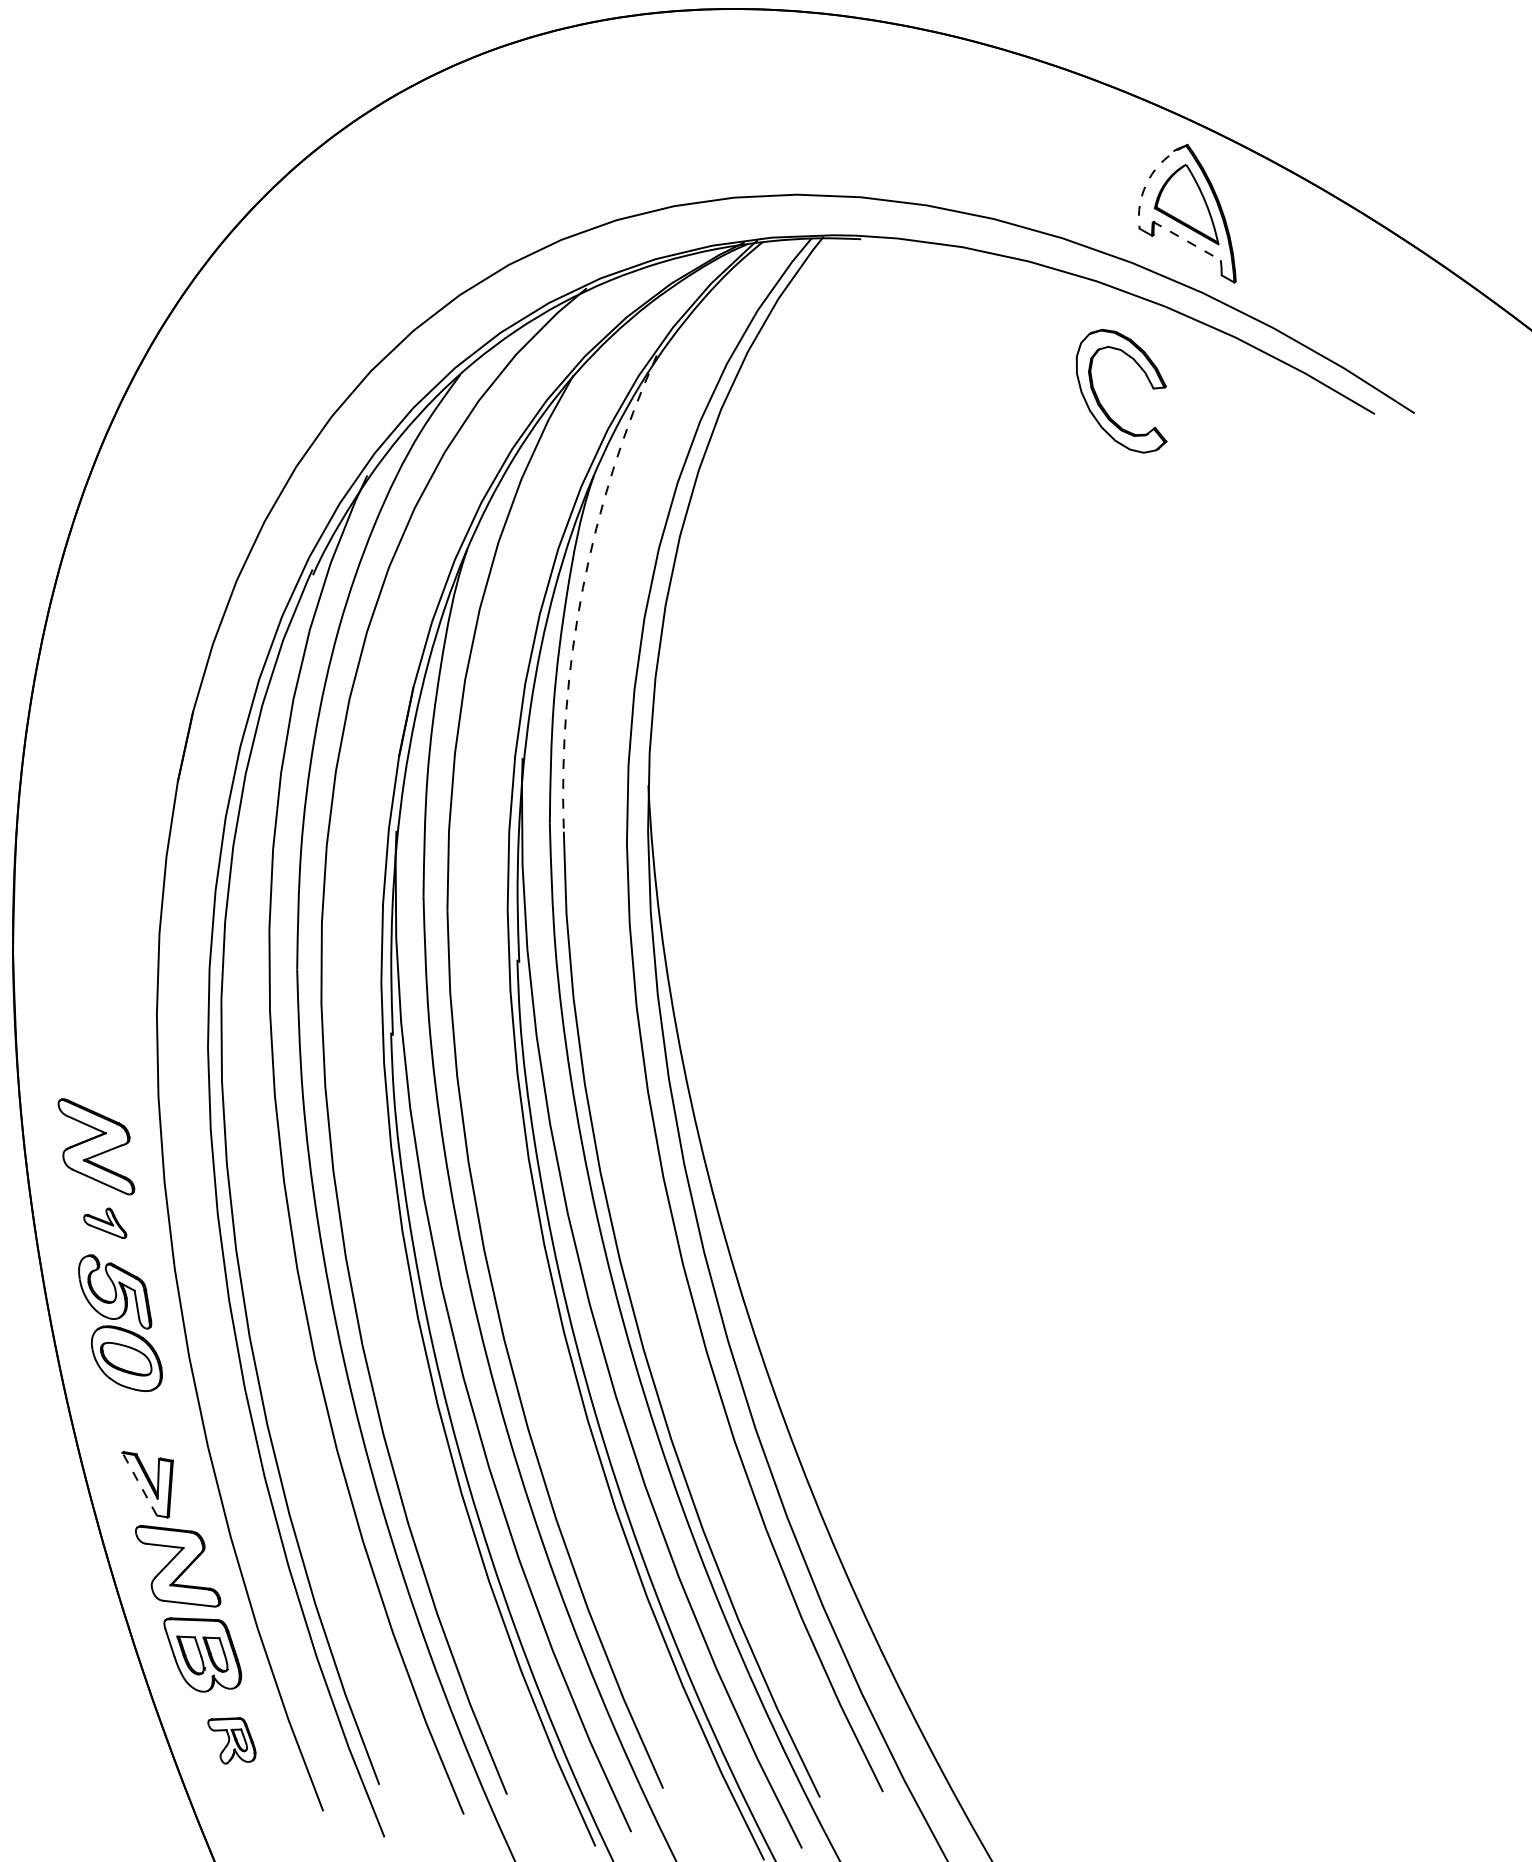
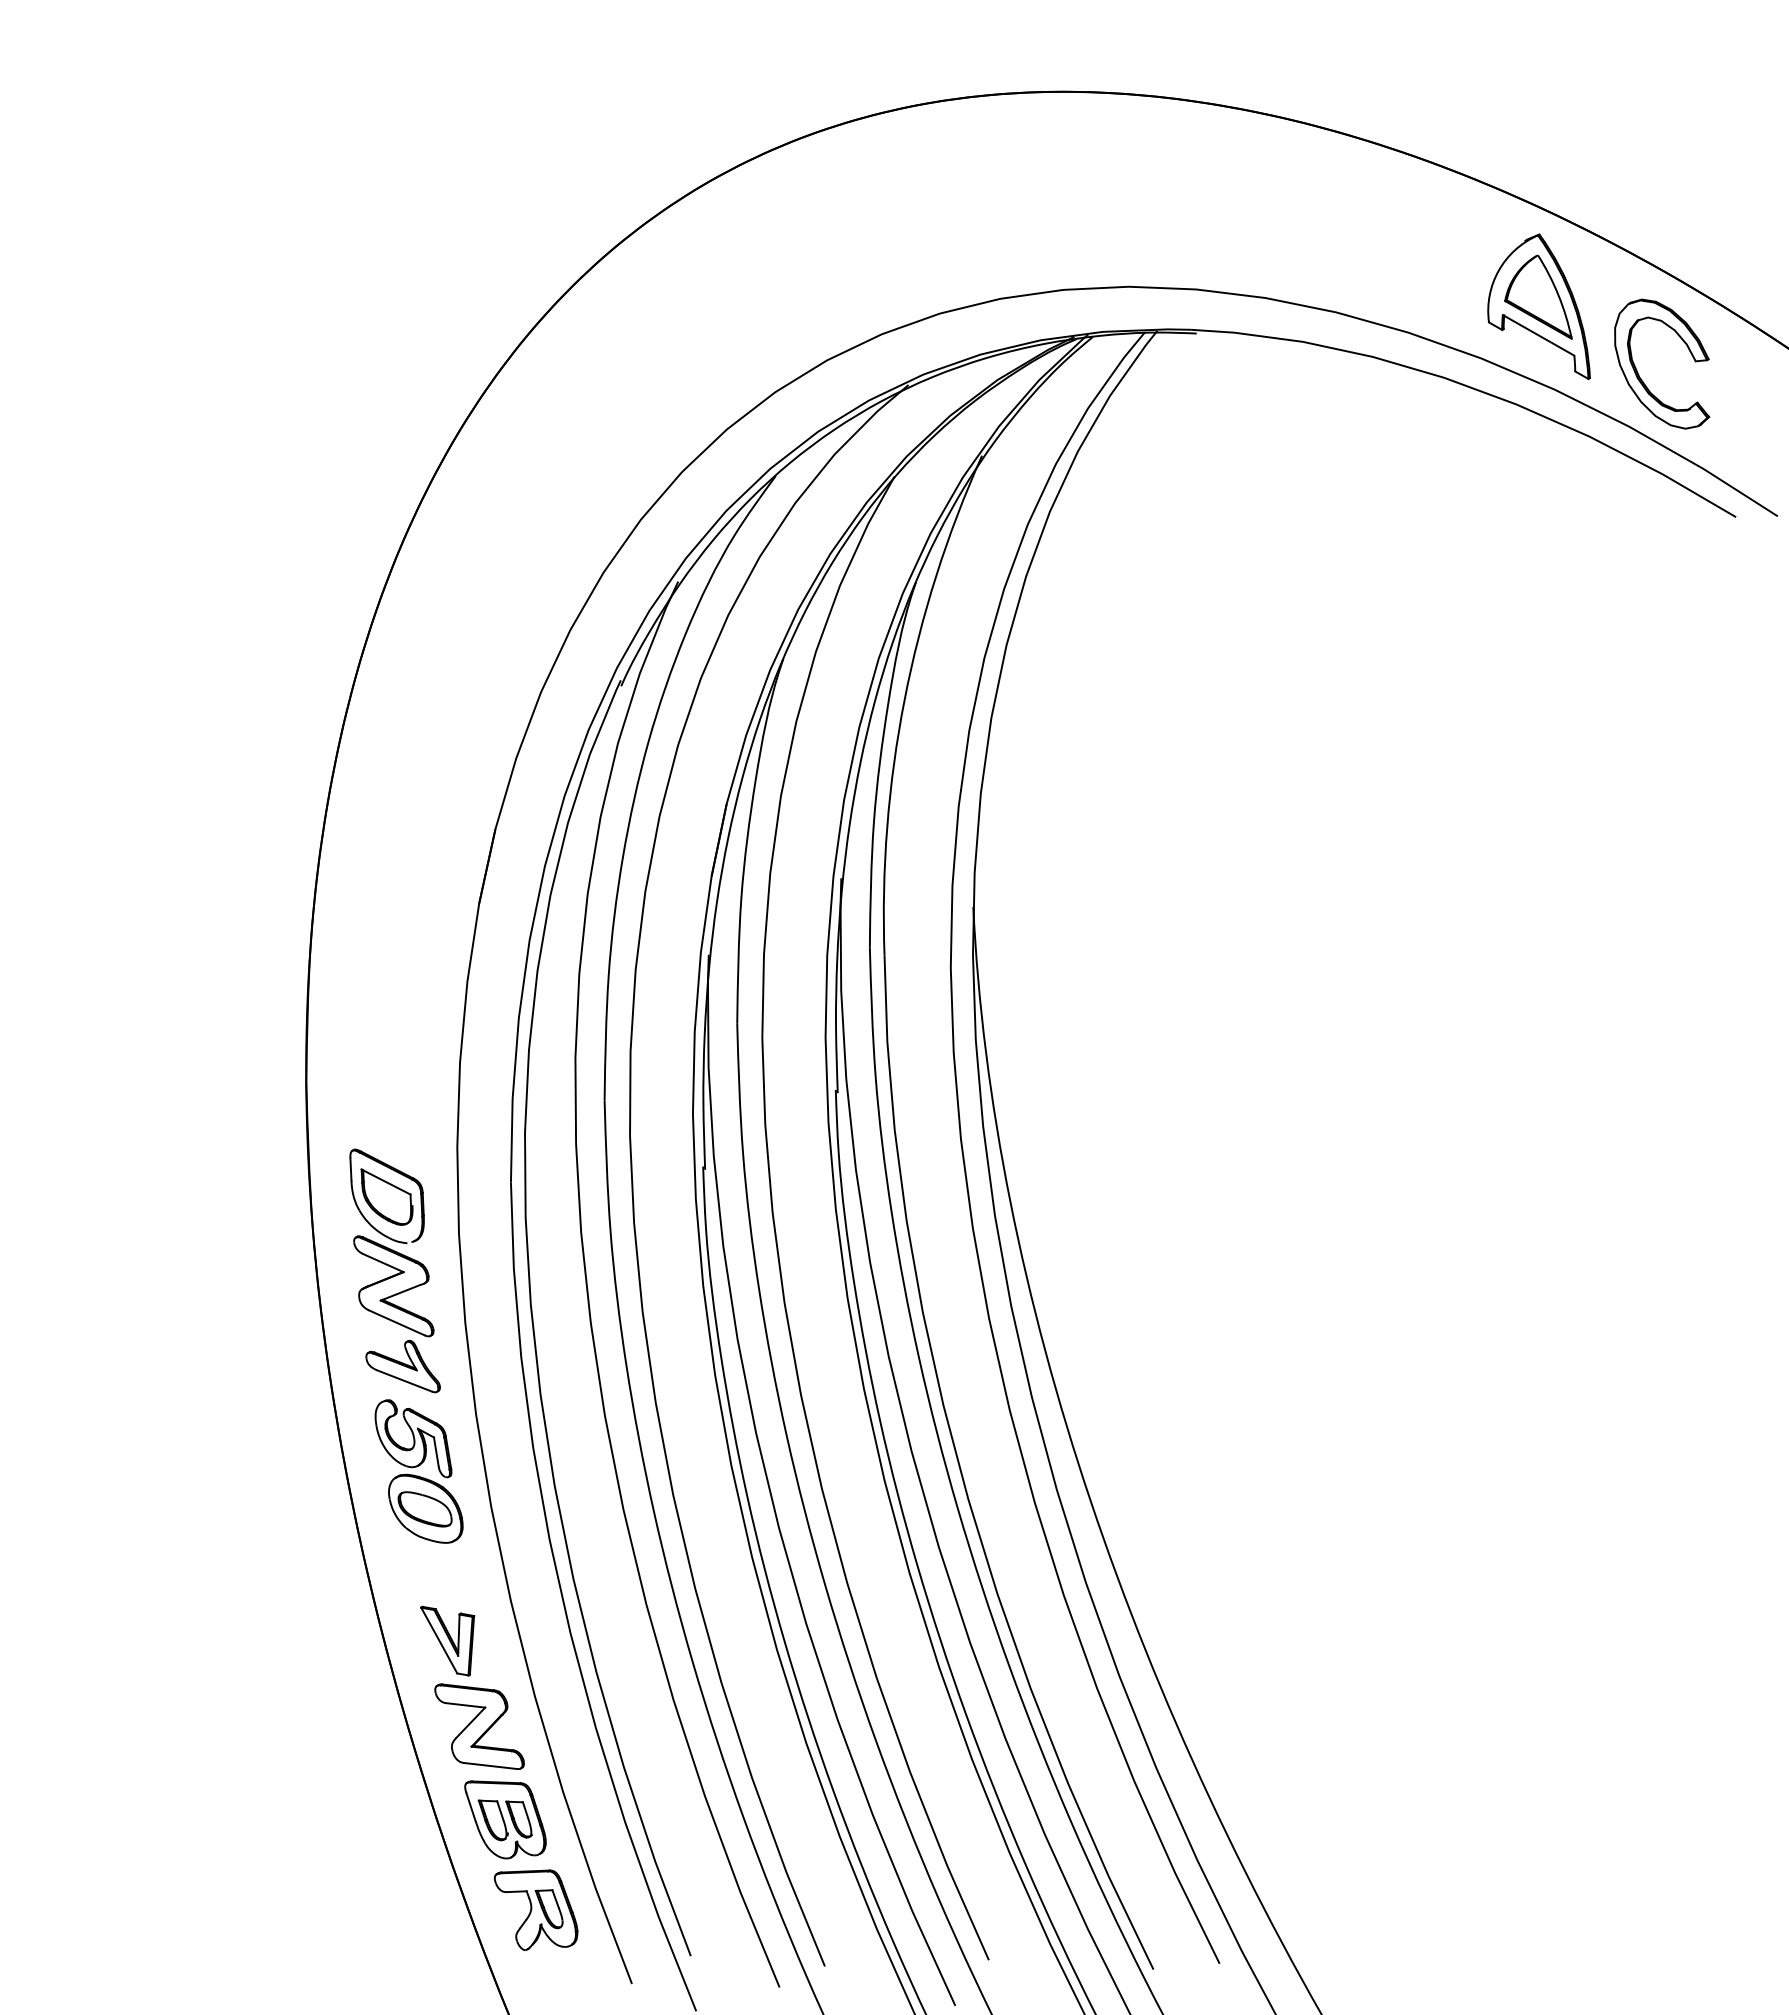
arc: (1148, 179) -> (1498, 270), dashed -> solid
line: (1187, 241) -> (1539, 335), dashed -> solid
part: (1100, 401) -> (1639, 374), moved
arc: (582, 588) -> (904, 700), dashed -> solid
part: (89, 1061) -> (386, 1196), added
part: (104, 1223) -> (402, 1366), size x1.67
line: (139, 1484) -> (439, 1640), dashed -> solid
part: (231, 1740) -> (535, 1909), size x1.67

